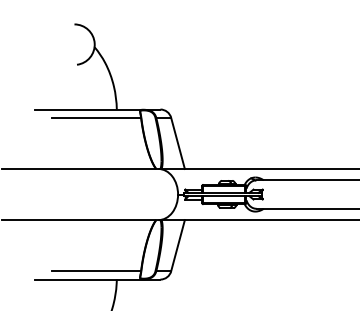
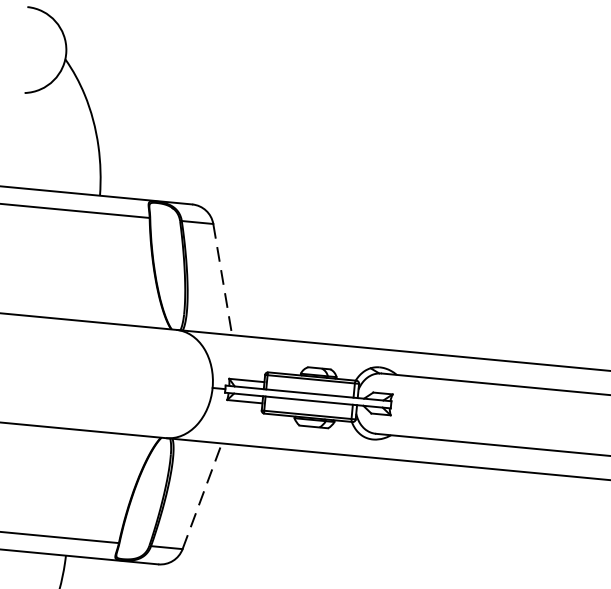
line: (178, 143) -> (223, 279), solid -> dashed
line: (178, 245) -> (203, 495), solid -> dashed

